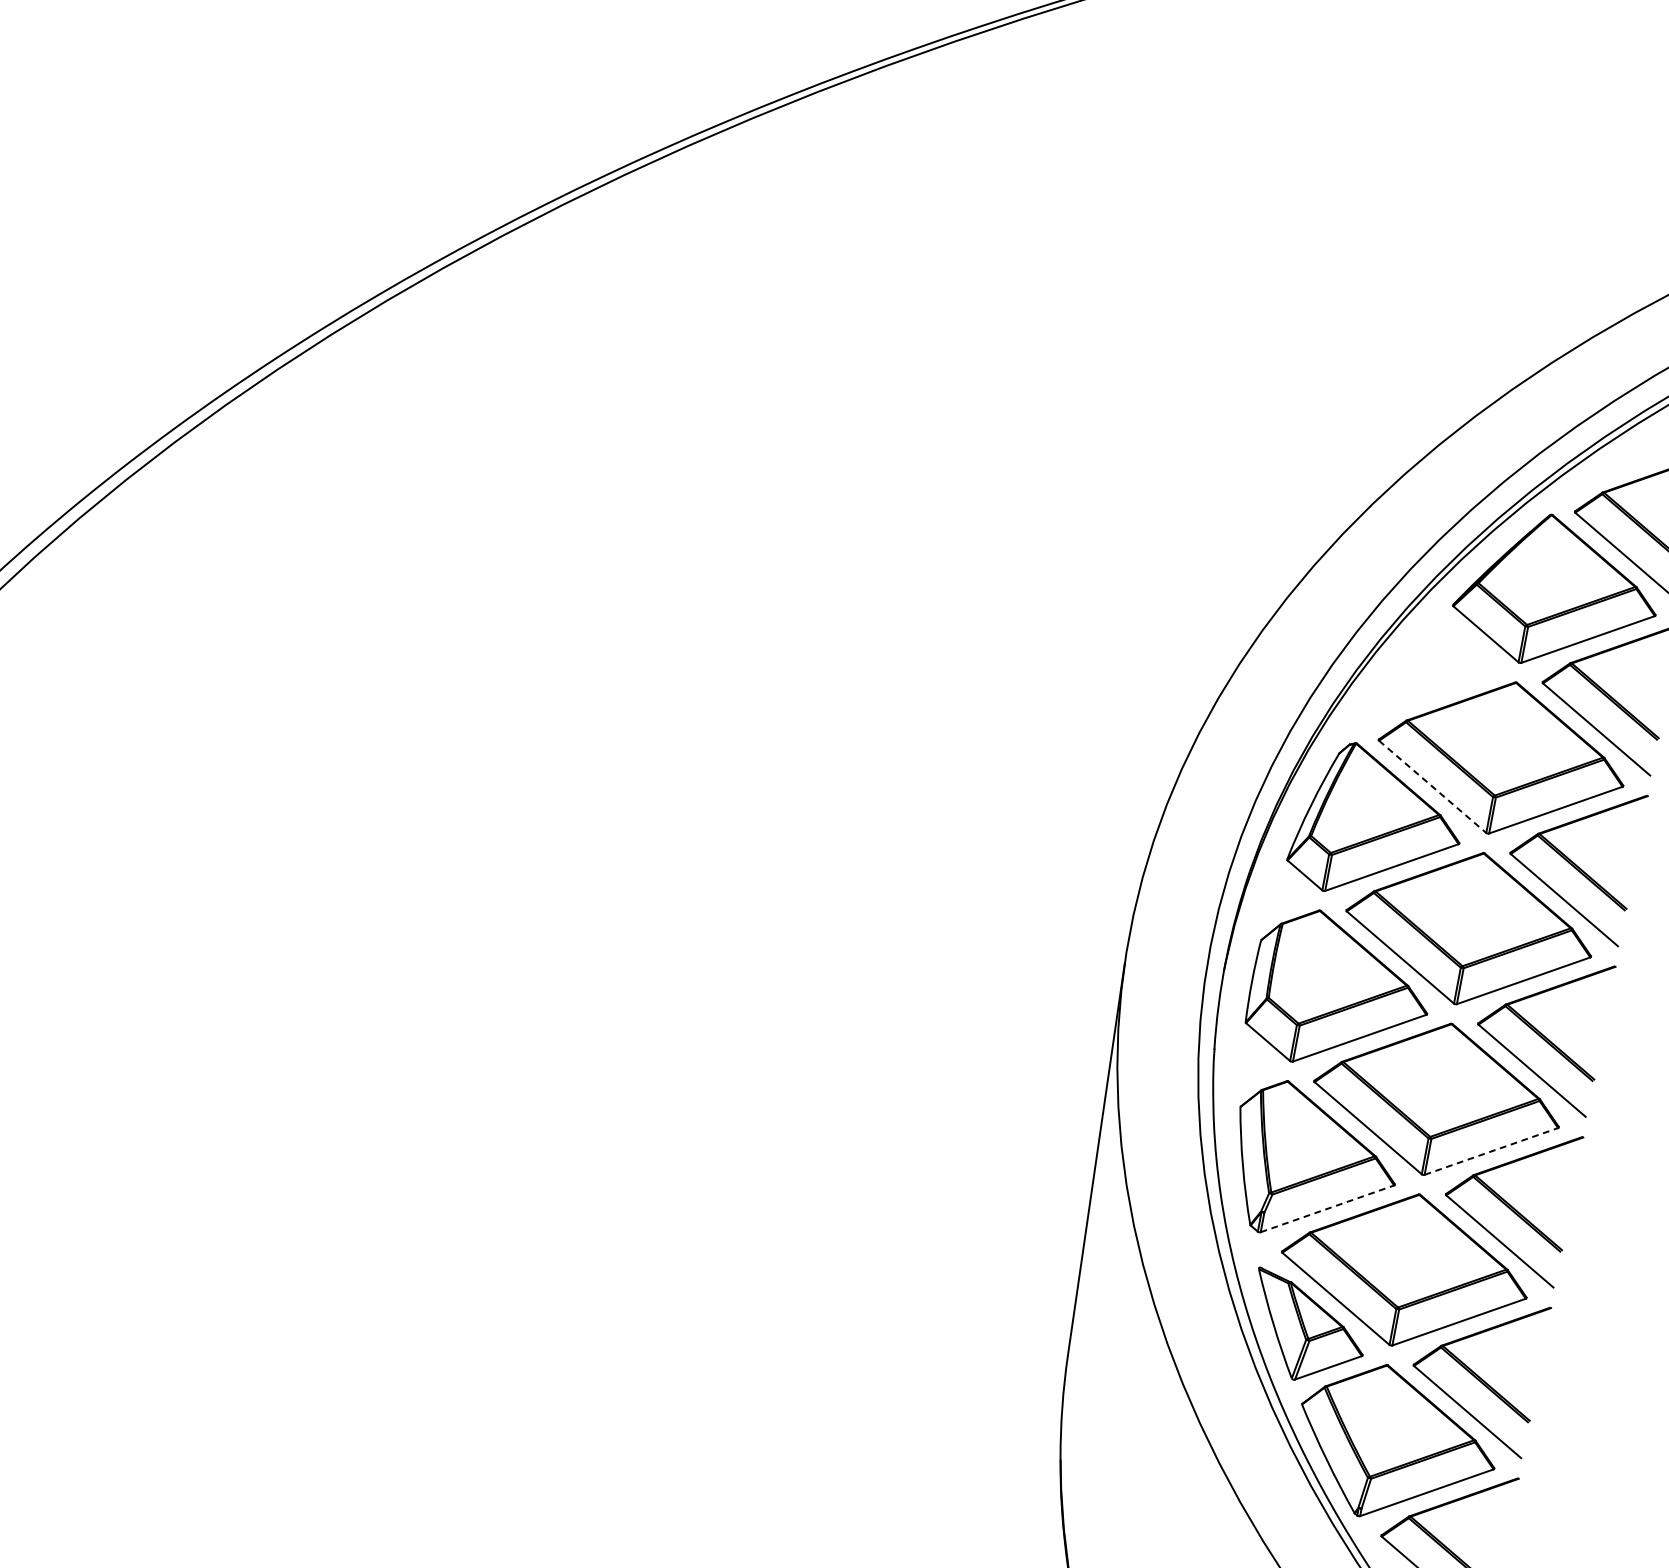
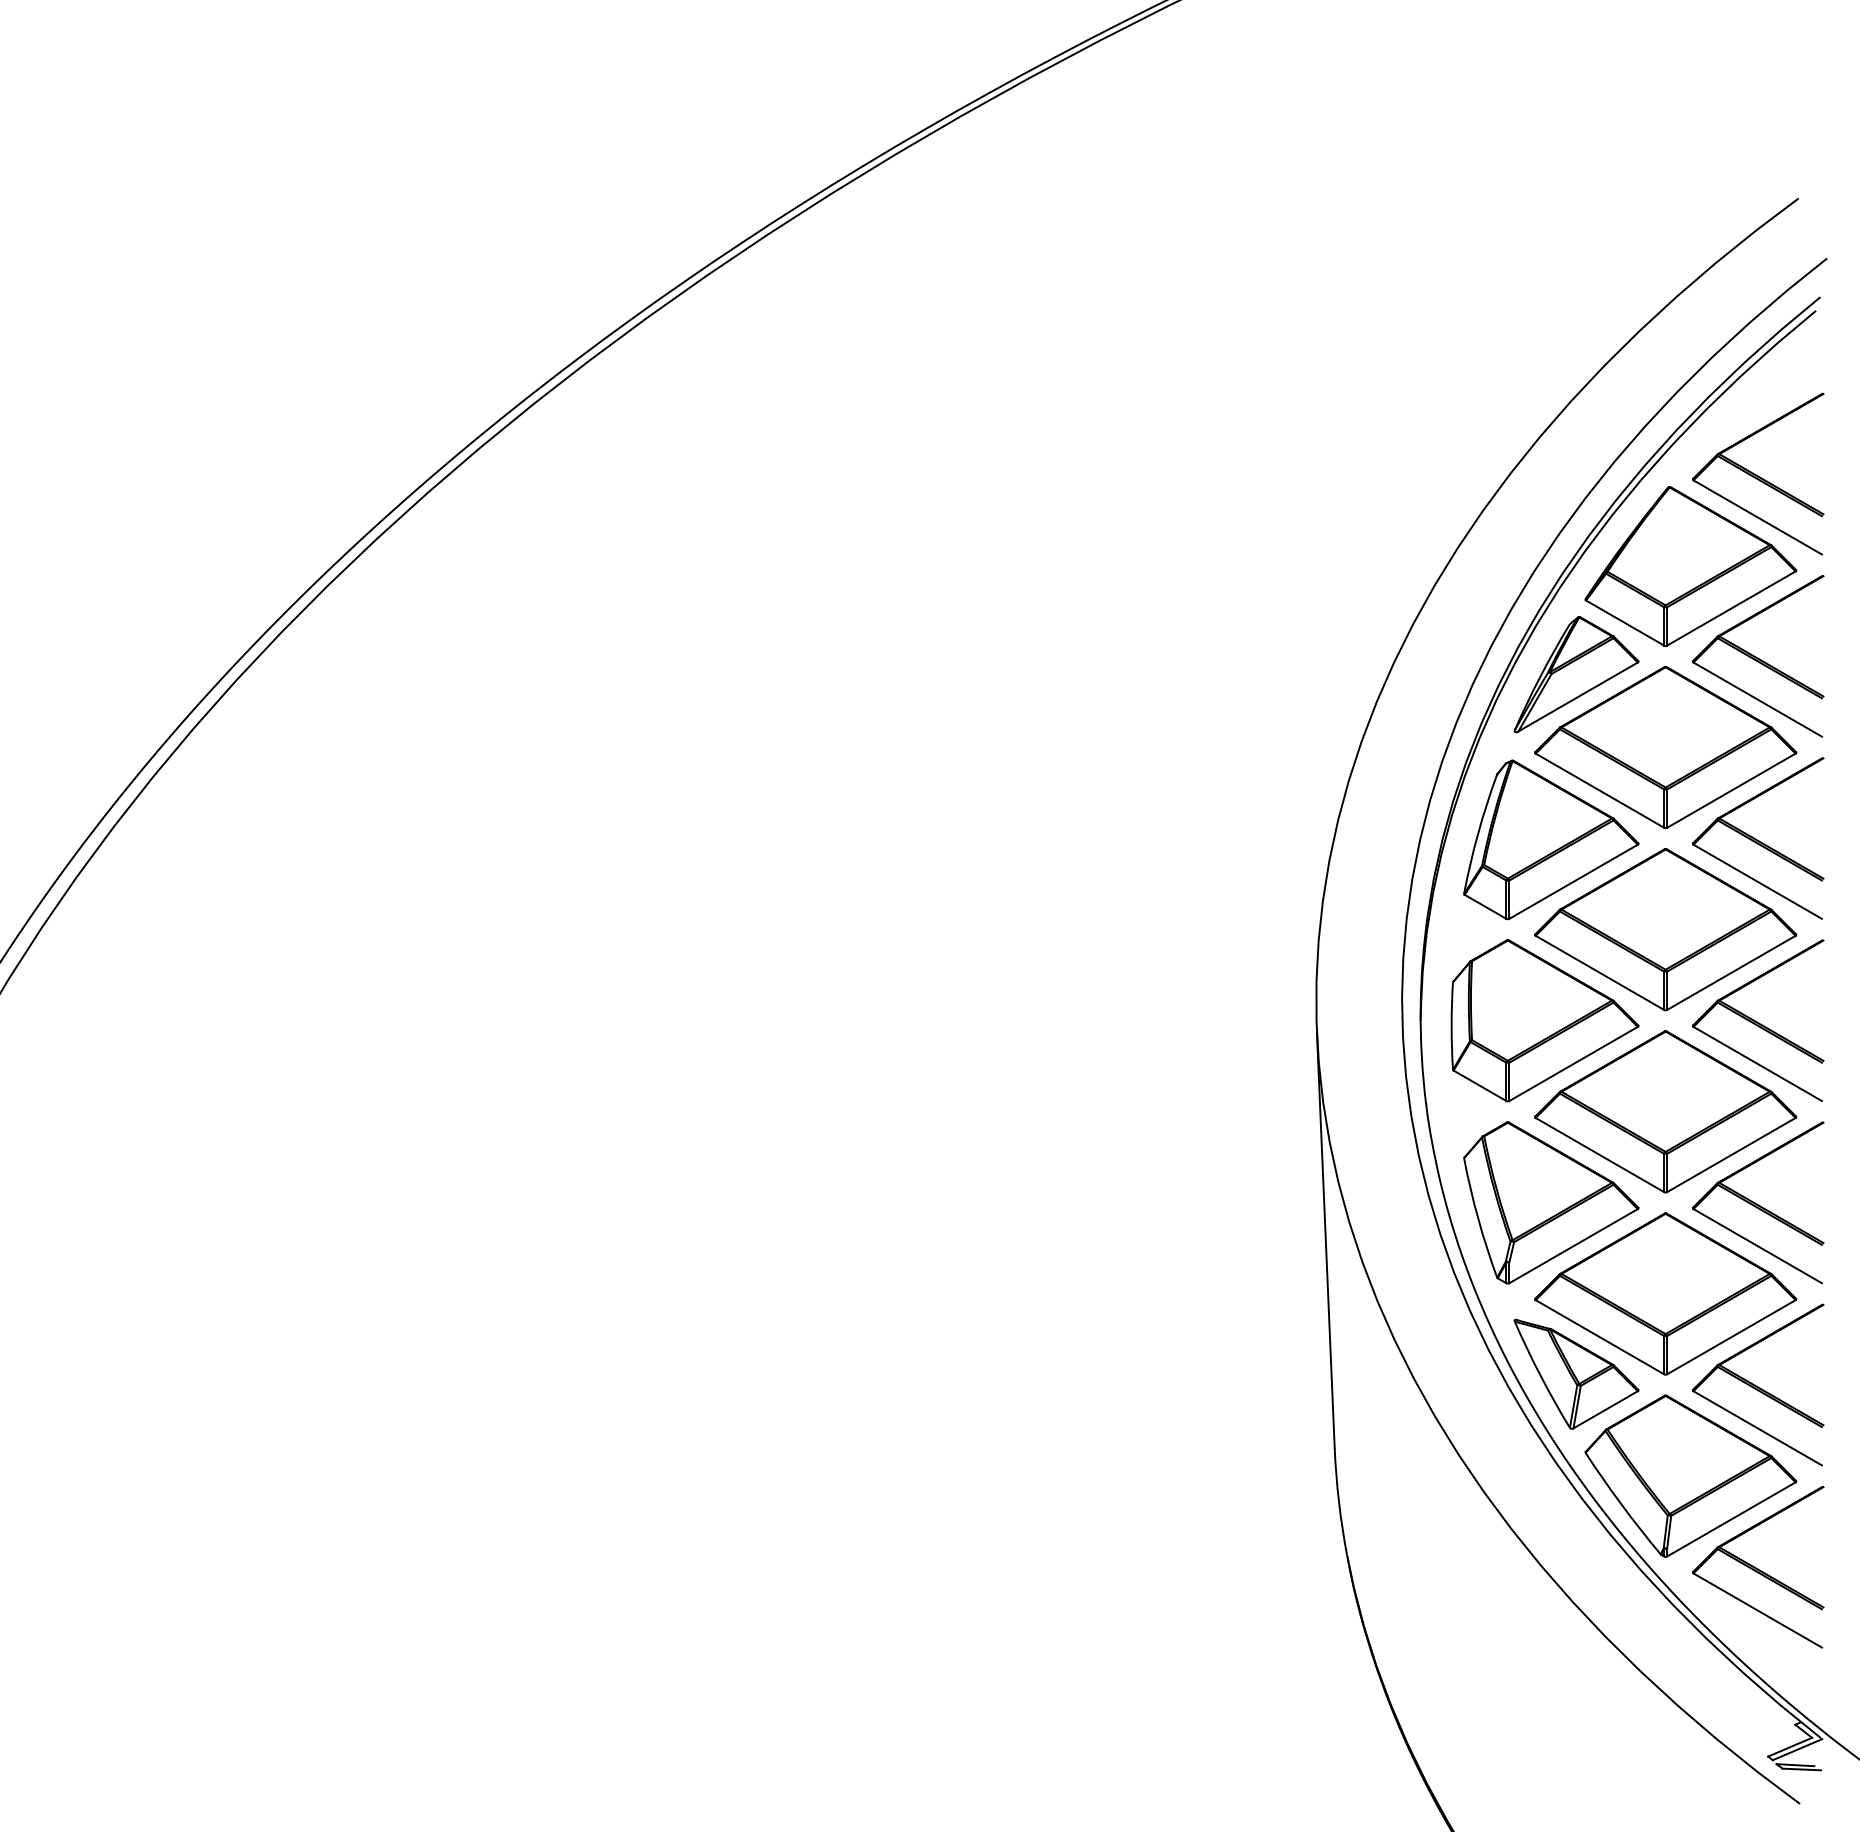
part: (1431, 673) -> (1576, 674), added
line: (1433, 786) -> (1600, 790), dashed -> solid
line: (1491, 1150) -> (1731, 1154), dashed -> solid
line: (1328, 1208) -> (1574, 1245), dashed -> solid

